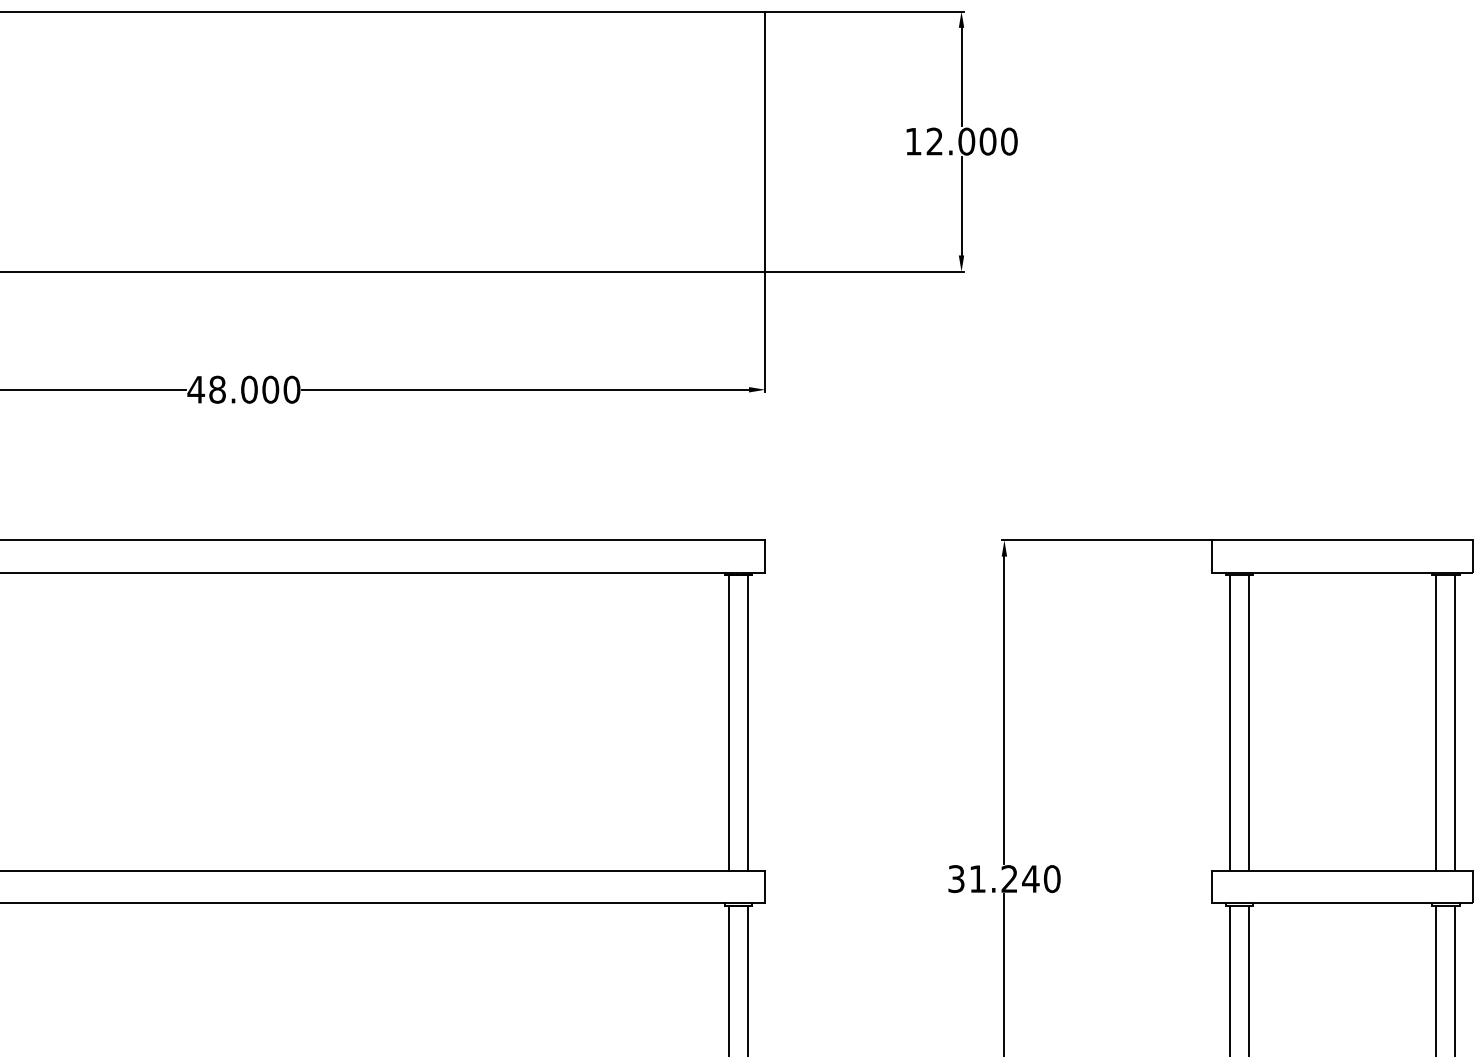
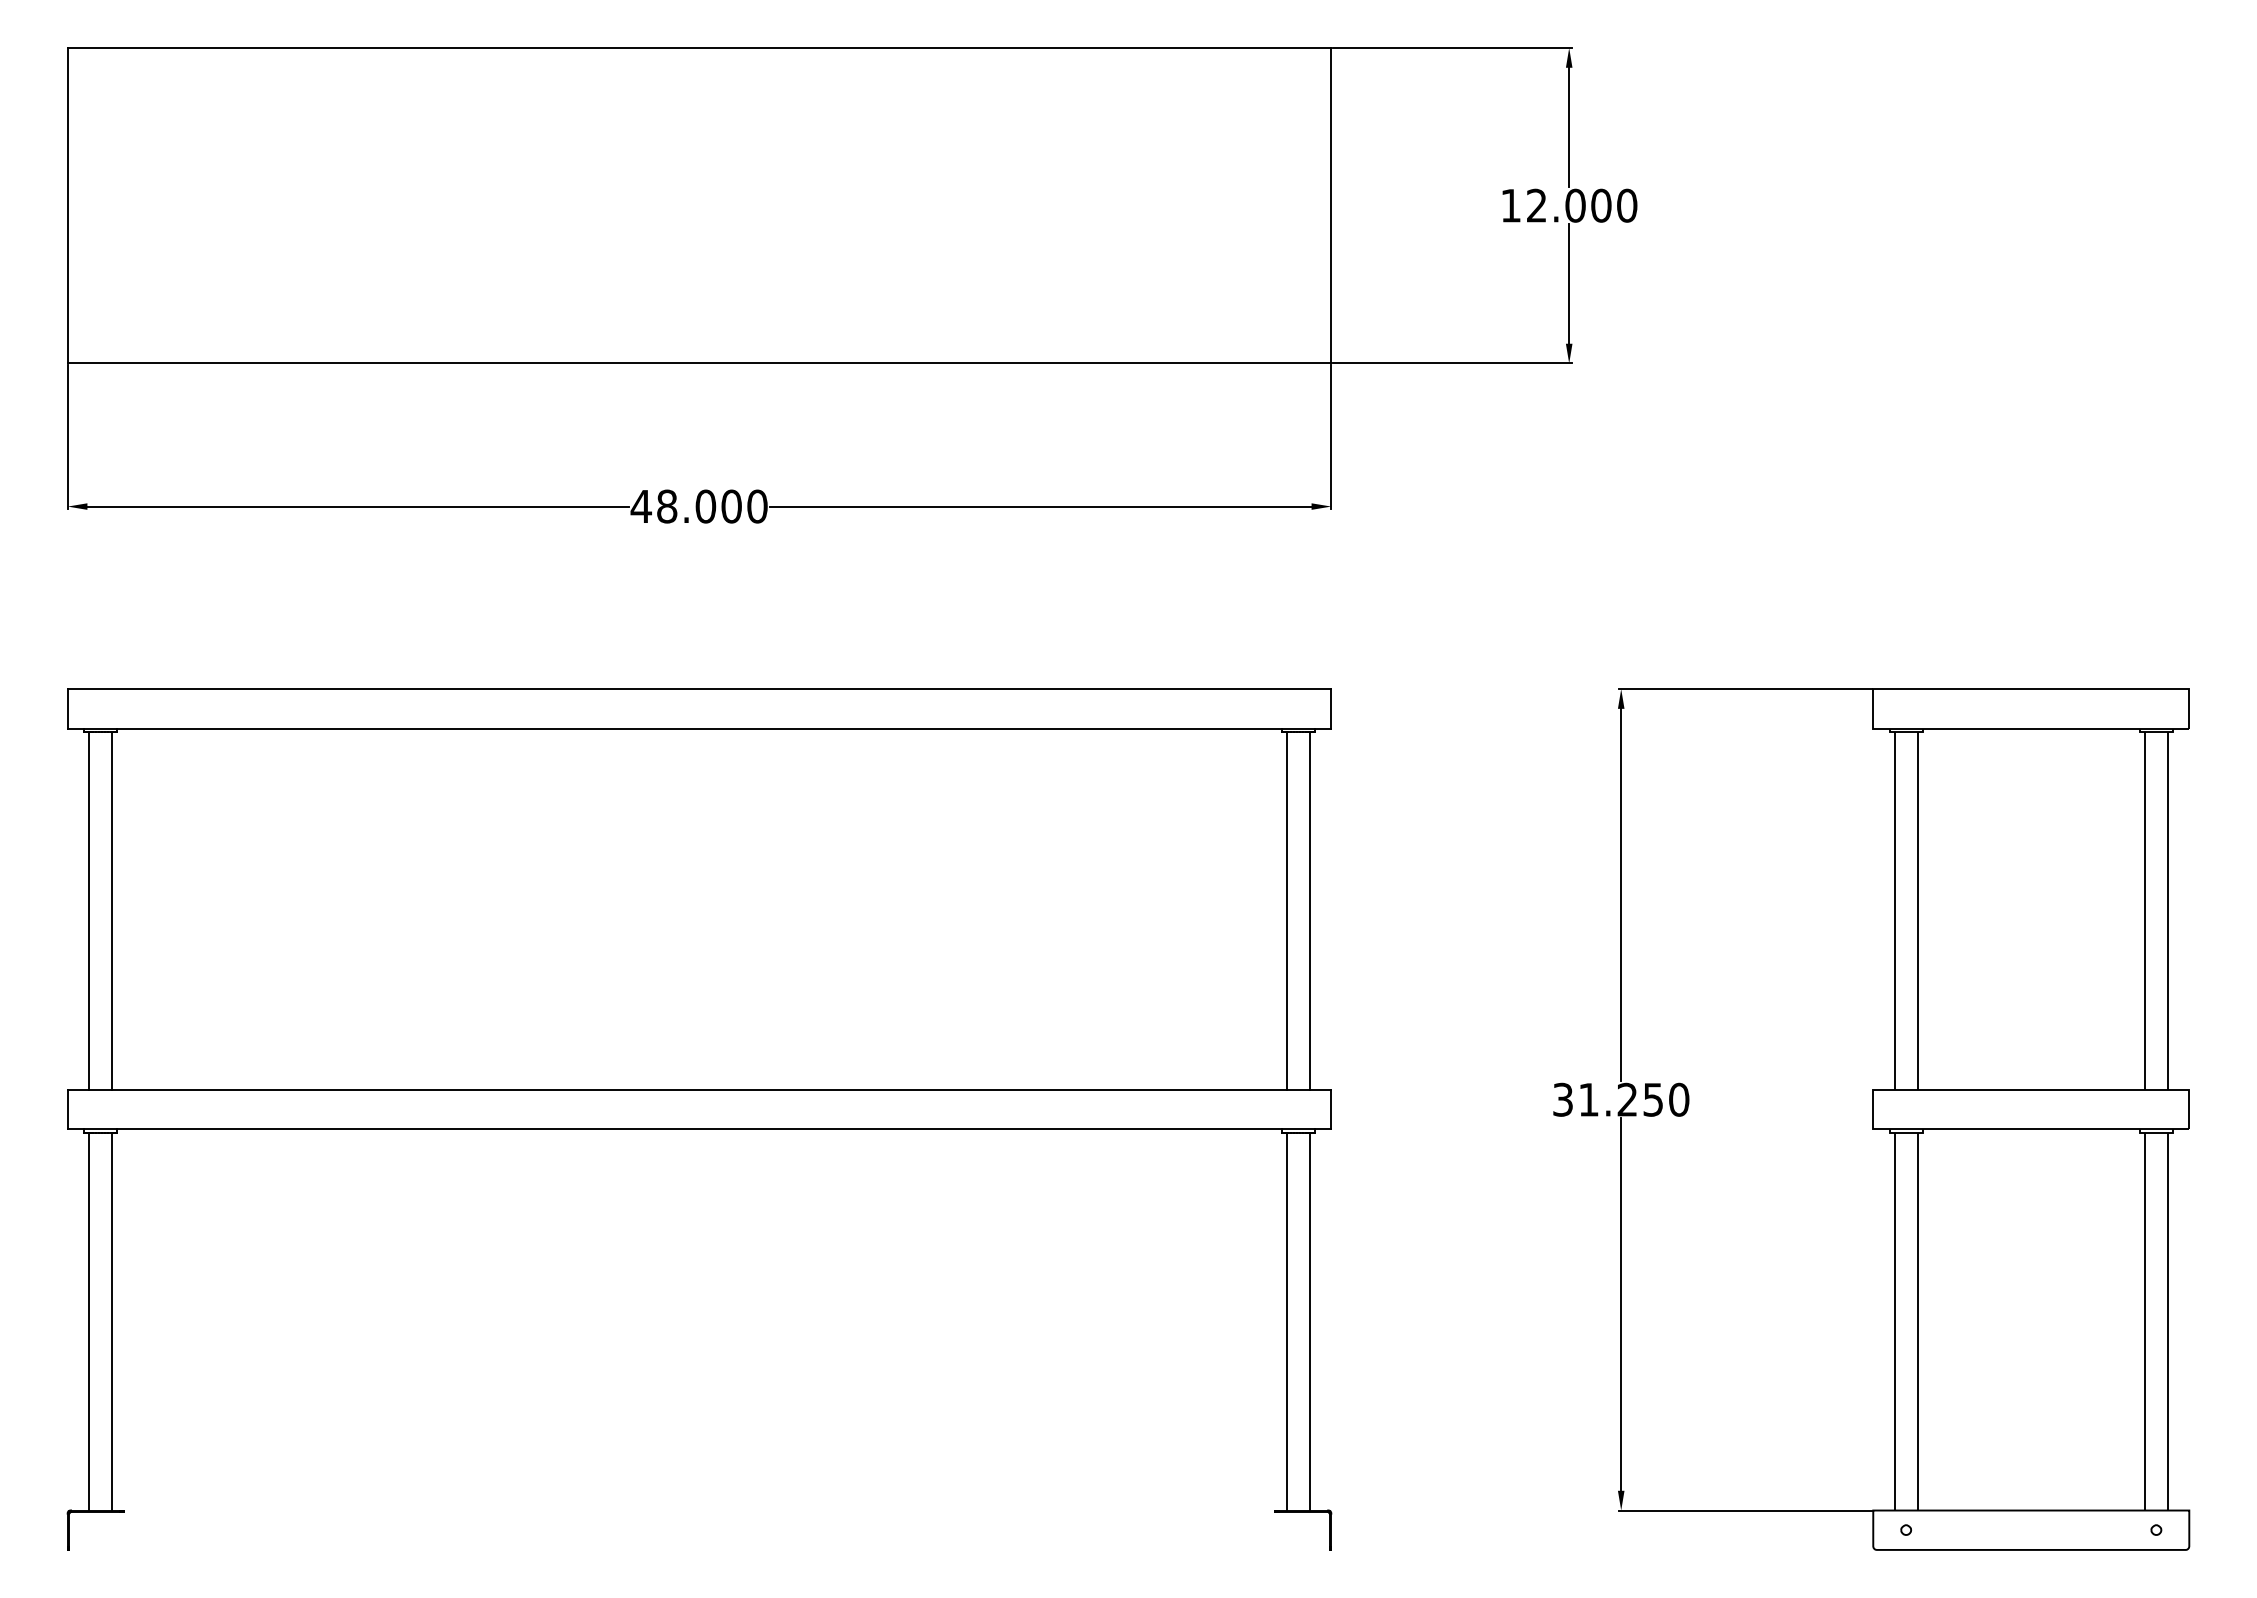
text: (1031, 878) -> (1653, 1099), 31.240 -> 31.250

